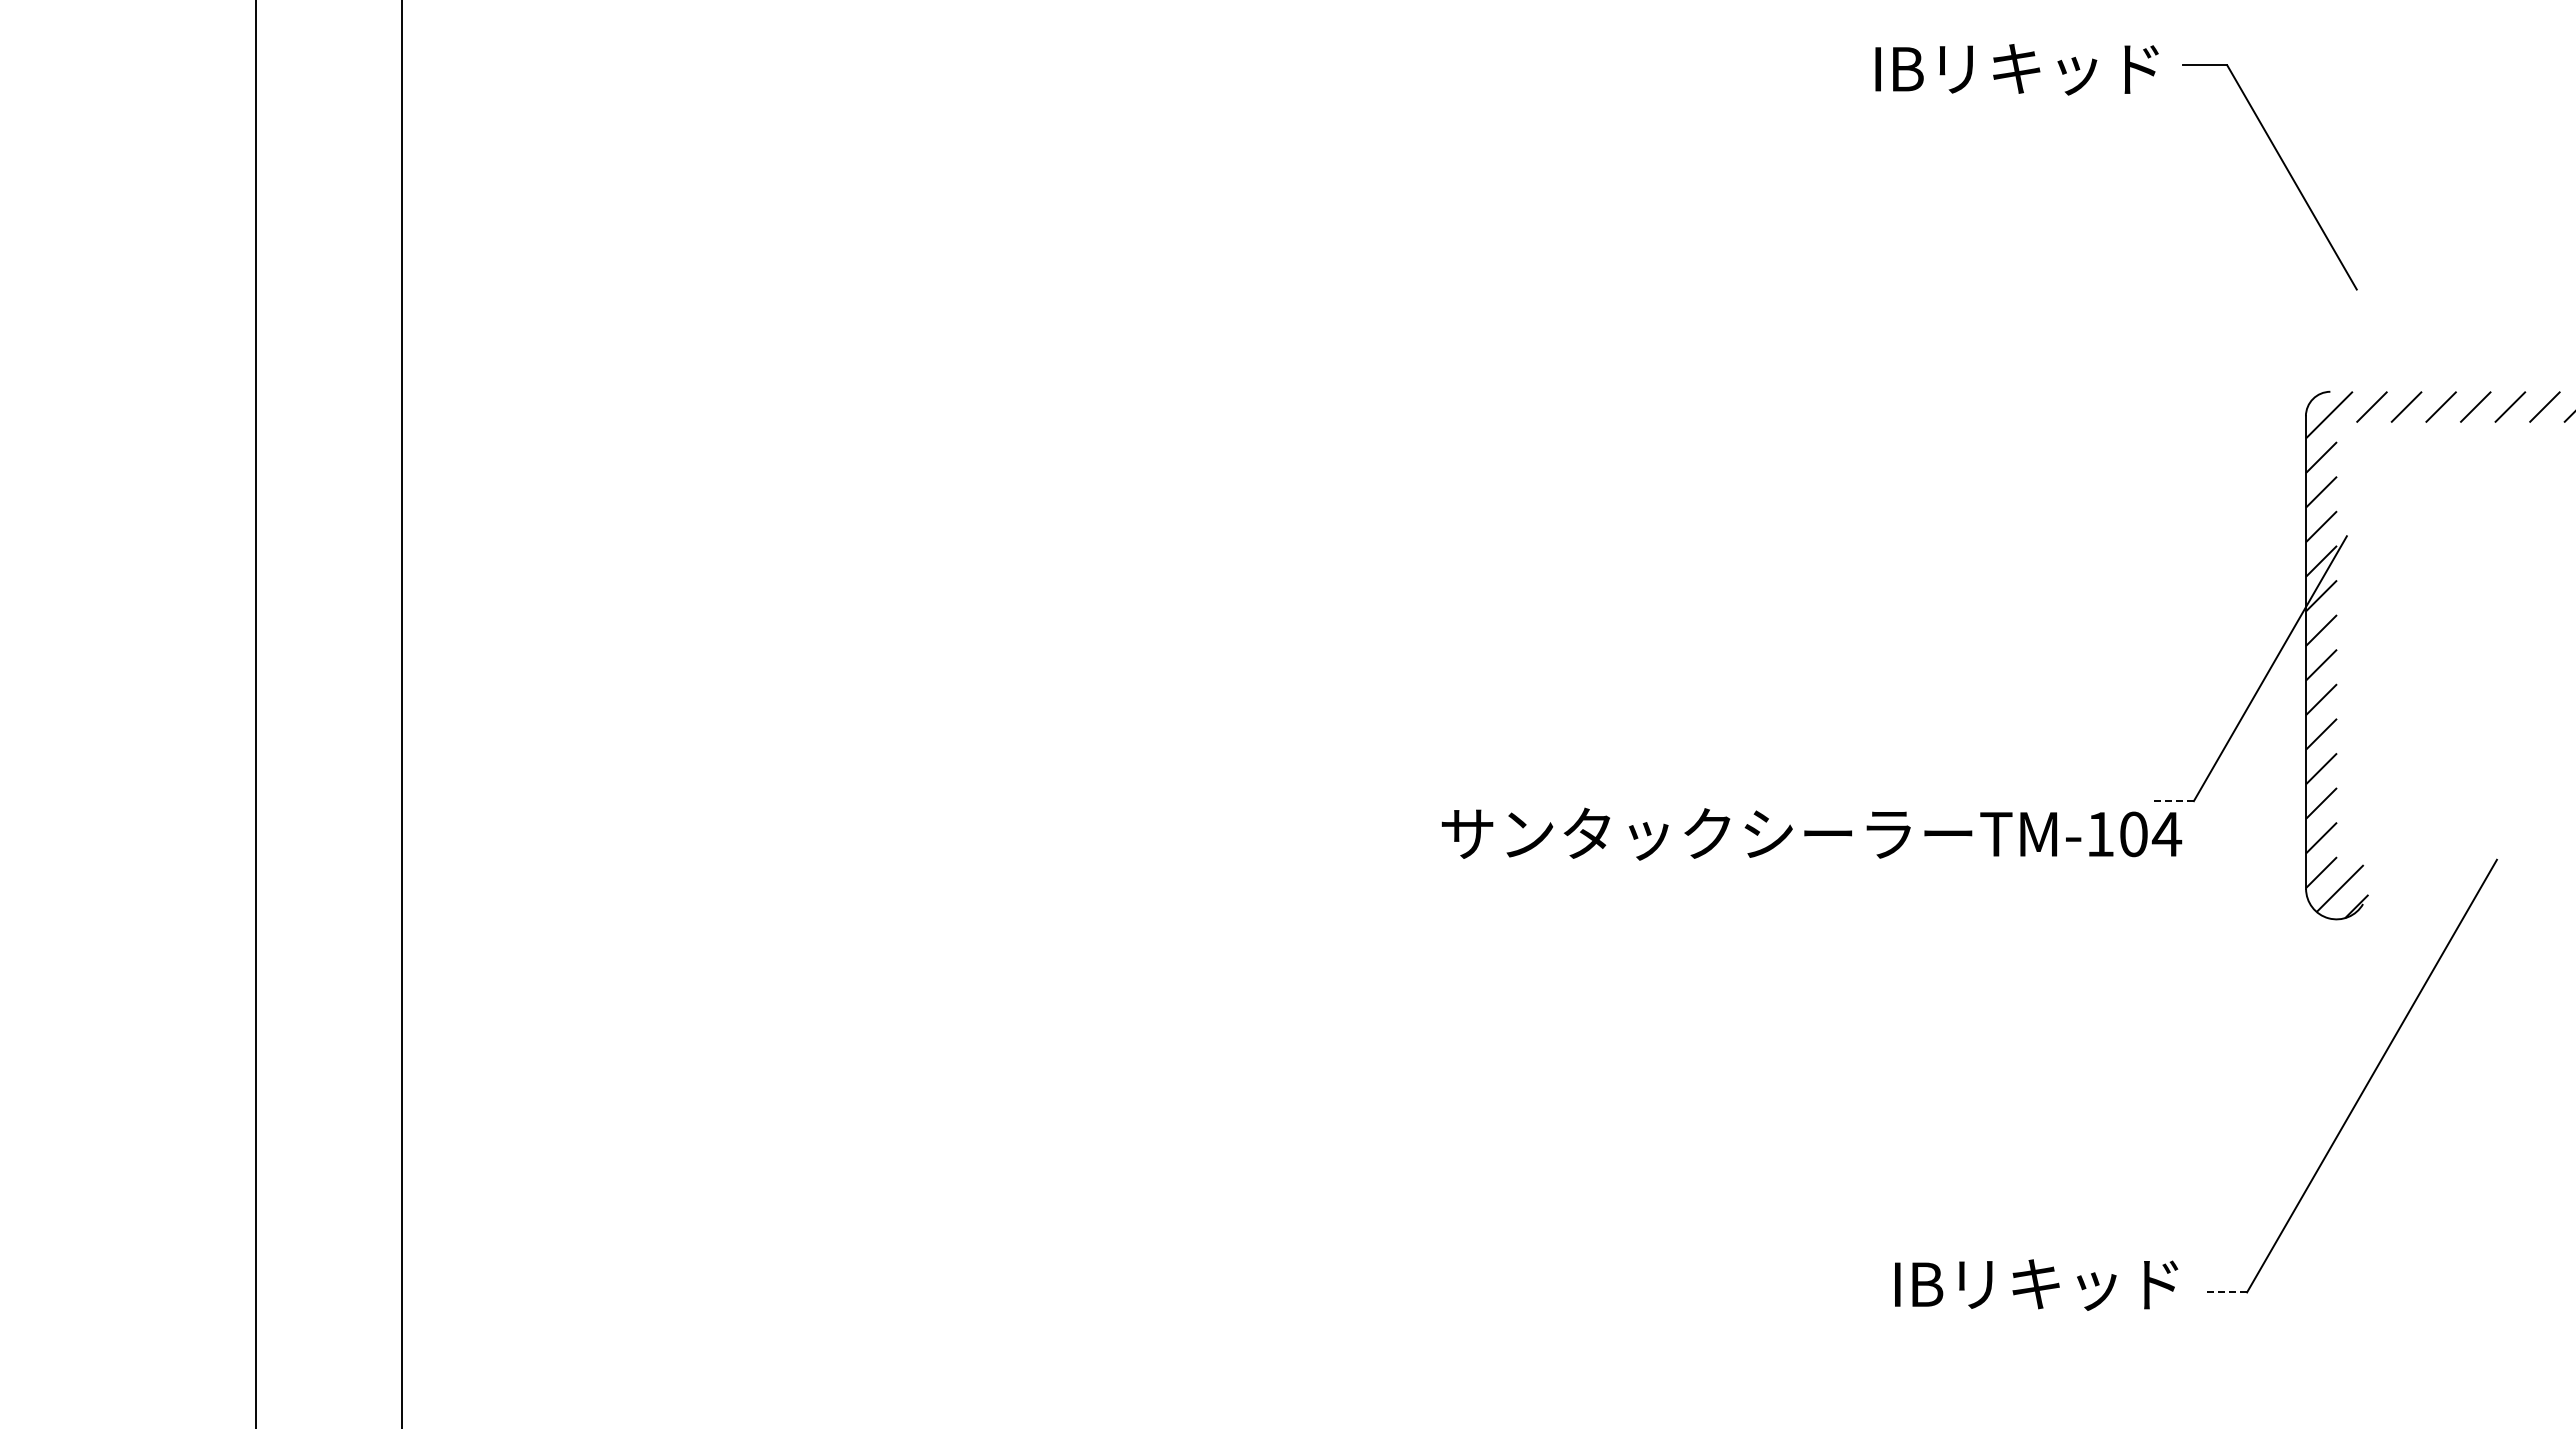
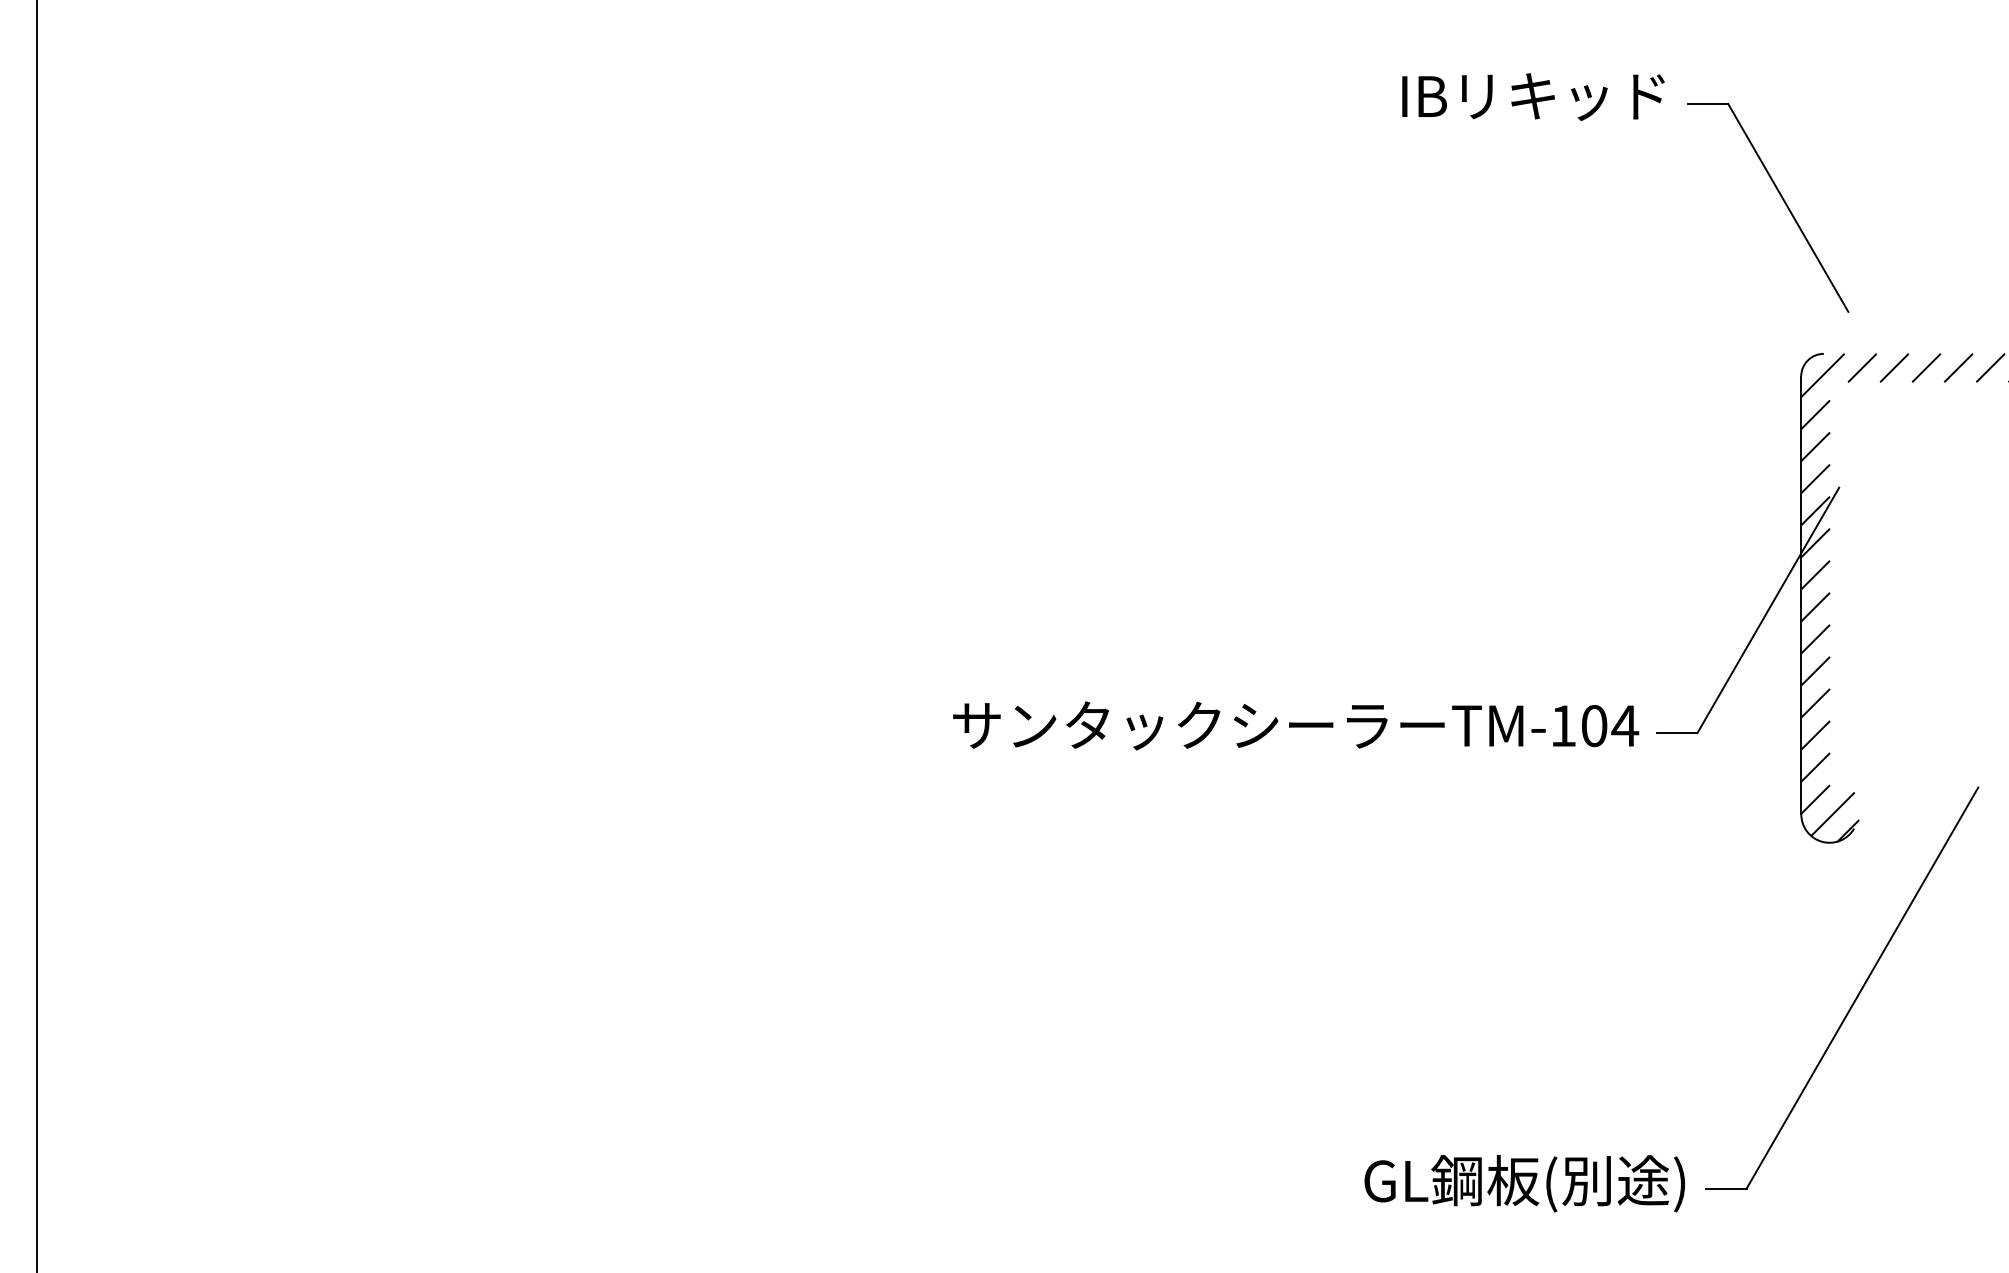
text: (2016, 69) -> (1532, 96), moved
part: (2285, 168) -> (1782, 199), moved
line: (2171, 801) -> (1676, 733), dashed -> solid
text: (1811, 833) -> (1295, 725), moved
text: (2007, 1287) -> (1524, 1183), IBリキッド -> GL鋼板(別途)
line: (2224, 1292) -> (1725, 1188), dashed -> solid

